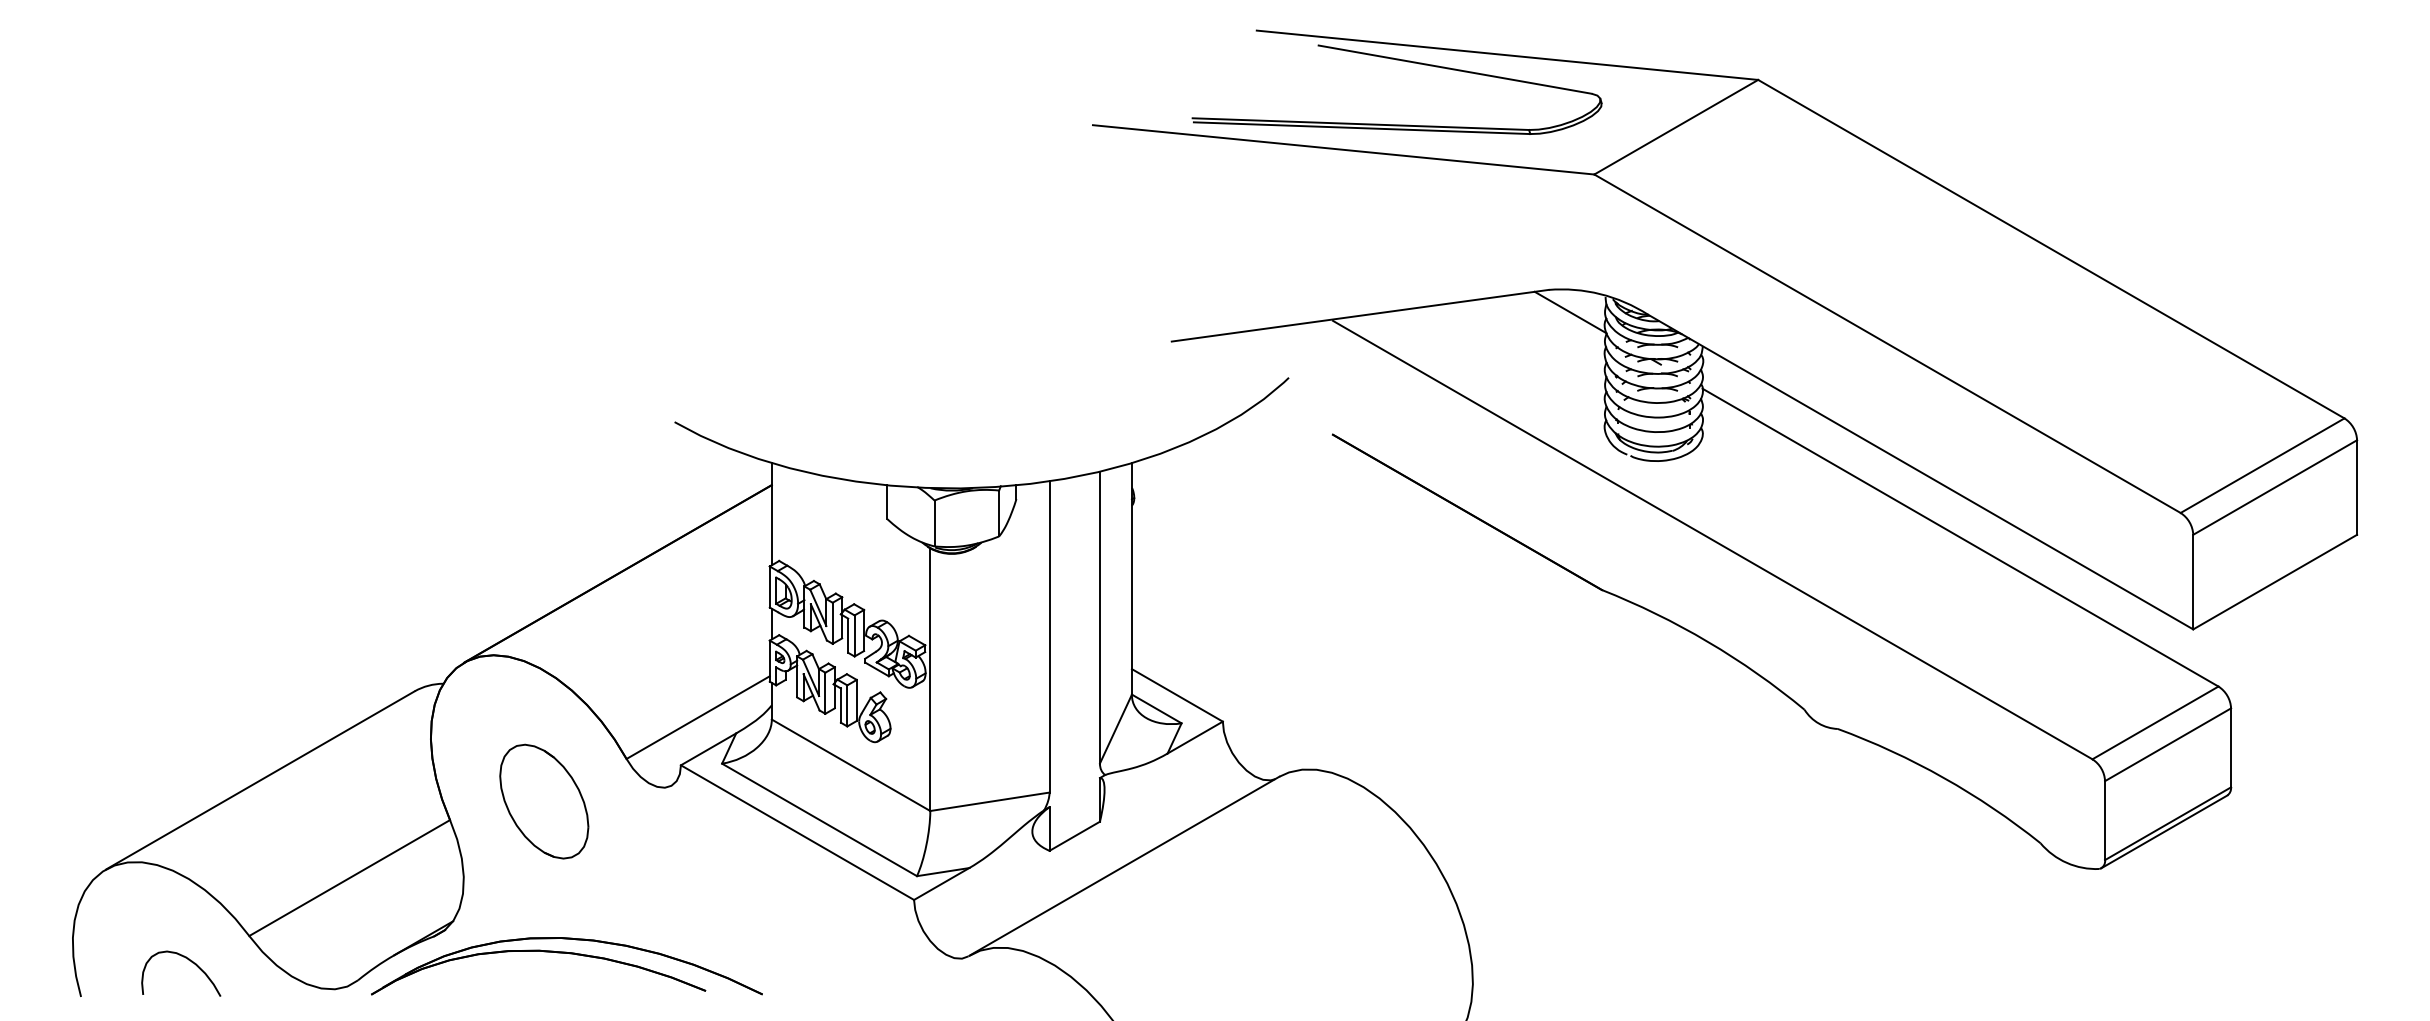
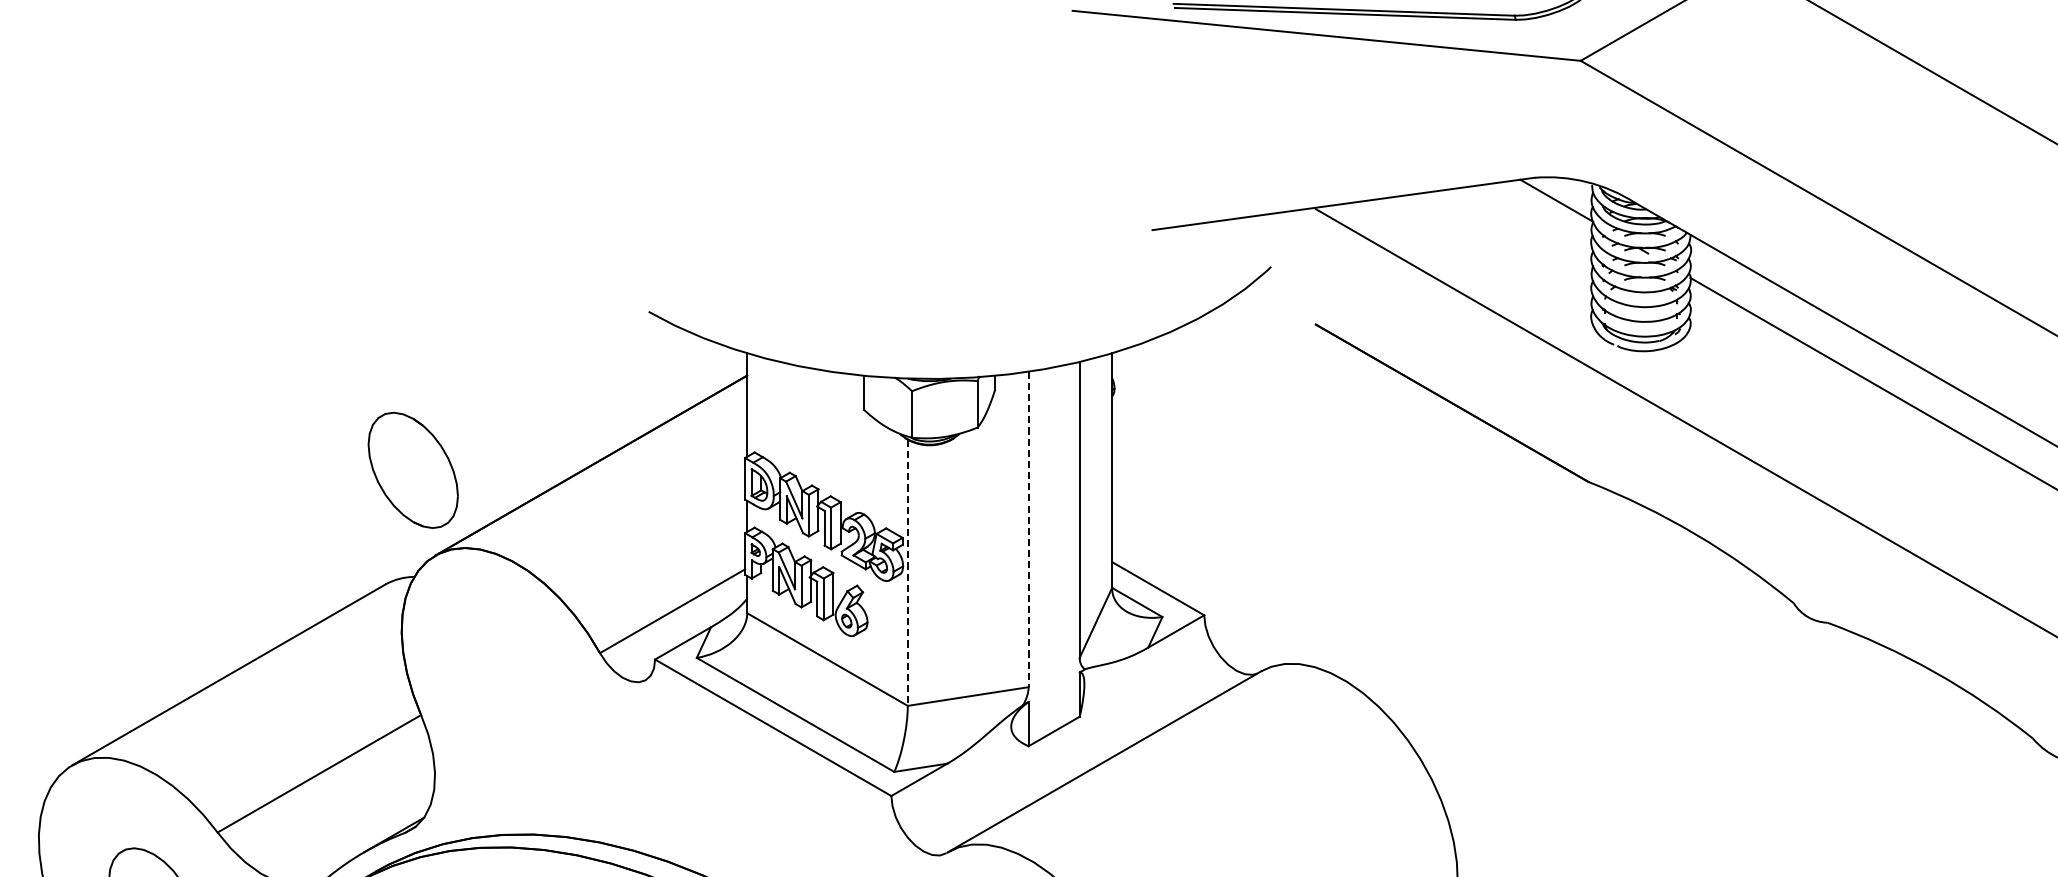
line: (1049, 636) -> (1028, 529), solid -> dashed
line: (930, 680) -> (908, 573), solid -> dashed
part: (544, 801) -> (413, 470), moved

